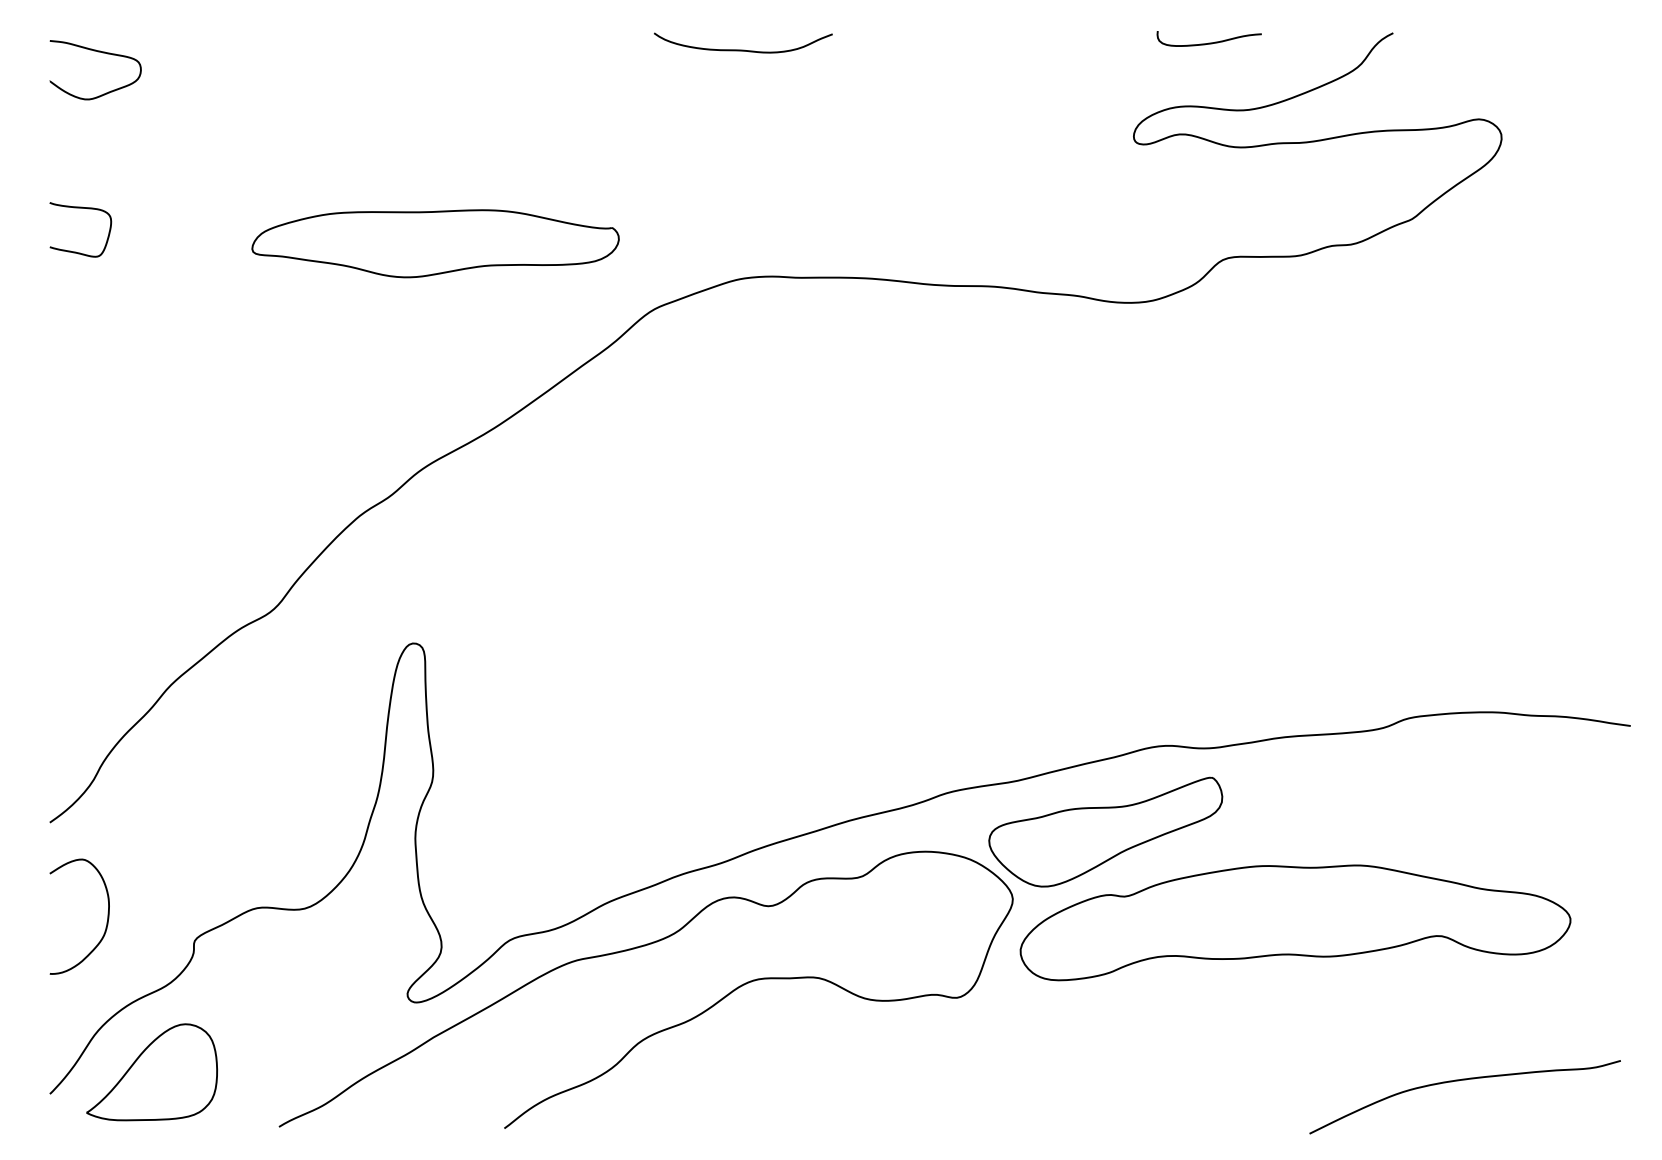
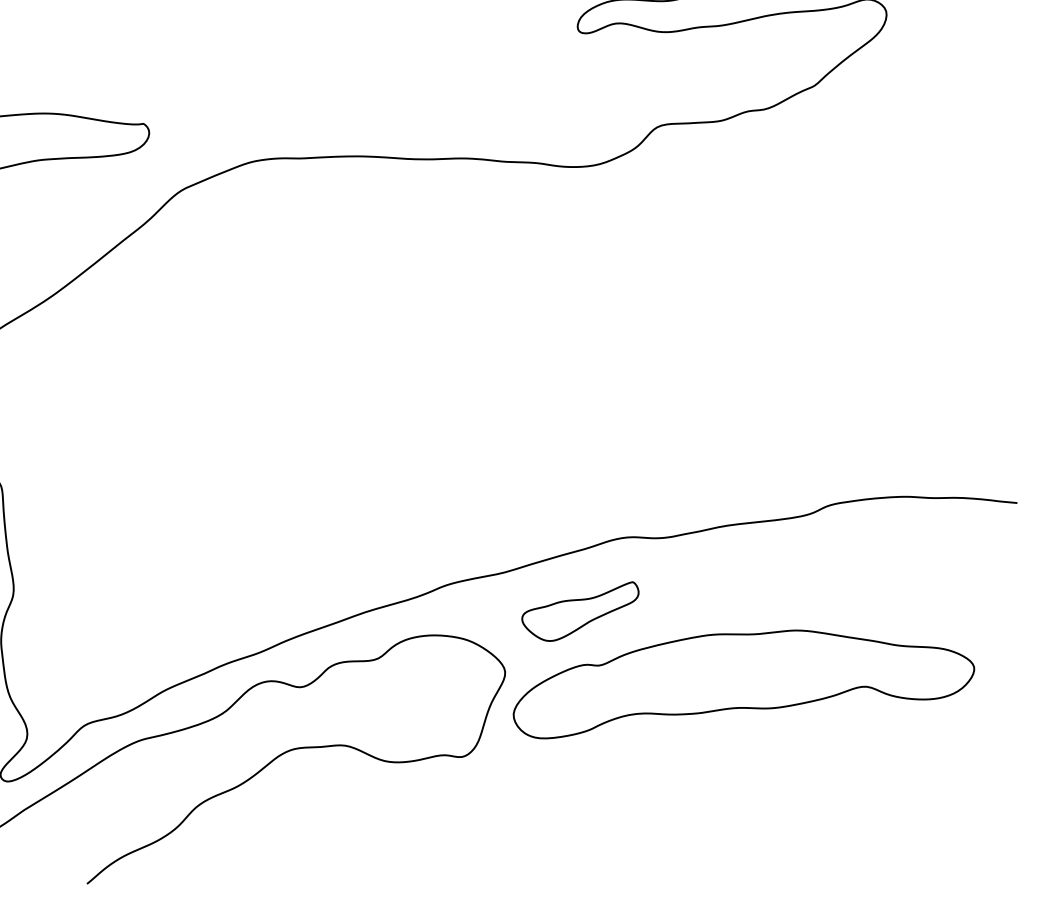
part: (1105, 831) -> (580, 611), size x0.6
curve: (1464, 1080) -> (891, 807), removed

